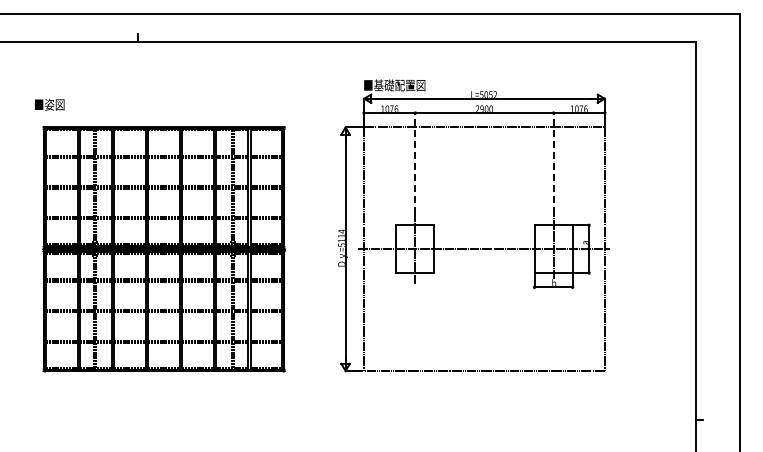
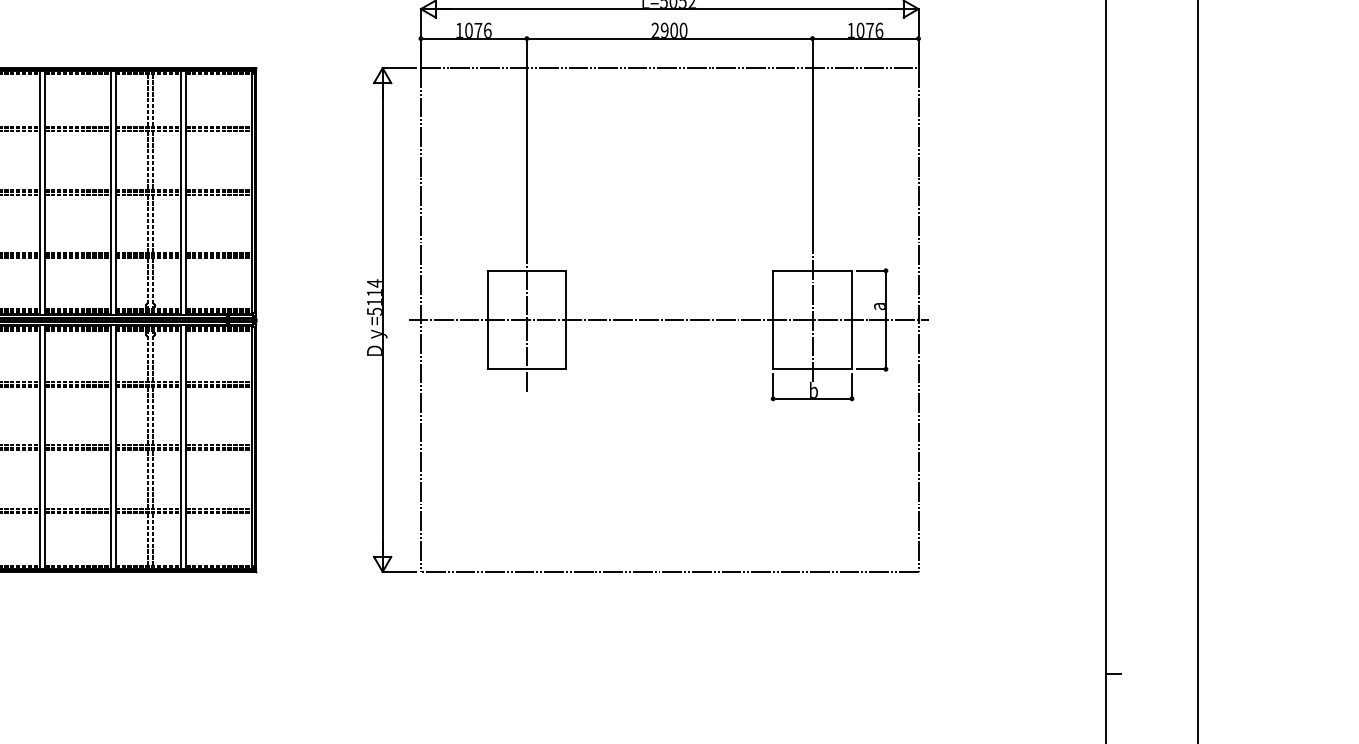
line: (415, 163) -> (527, 142), dashed -> solid
line: (553, 163) -> (812, 142), dashed -> solid

